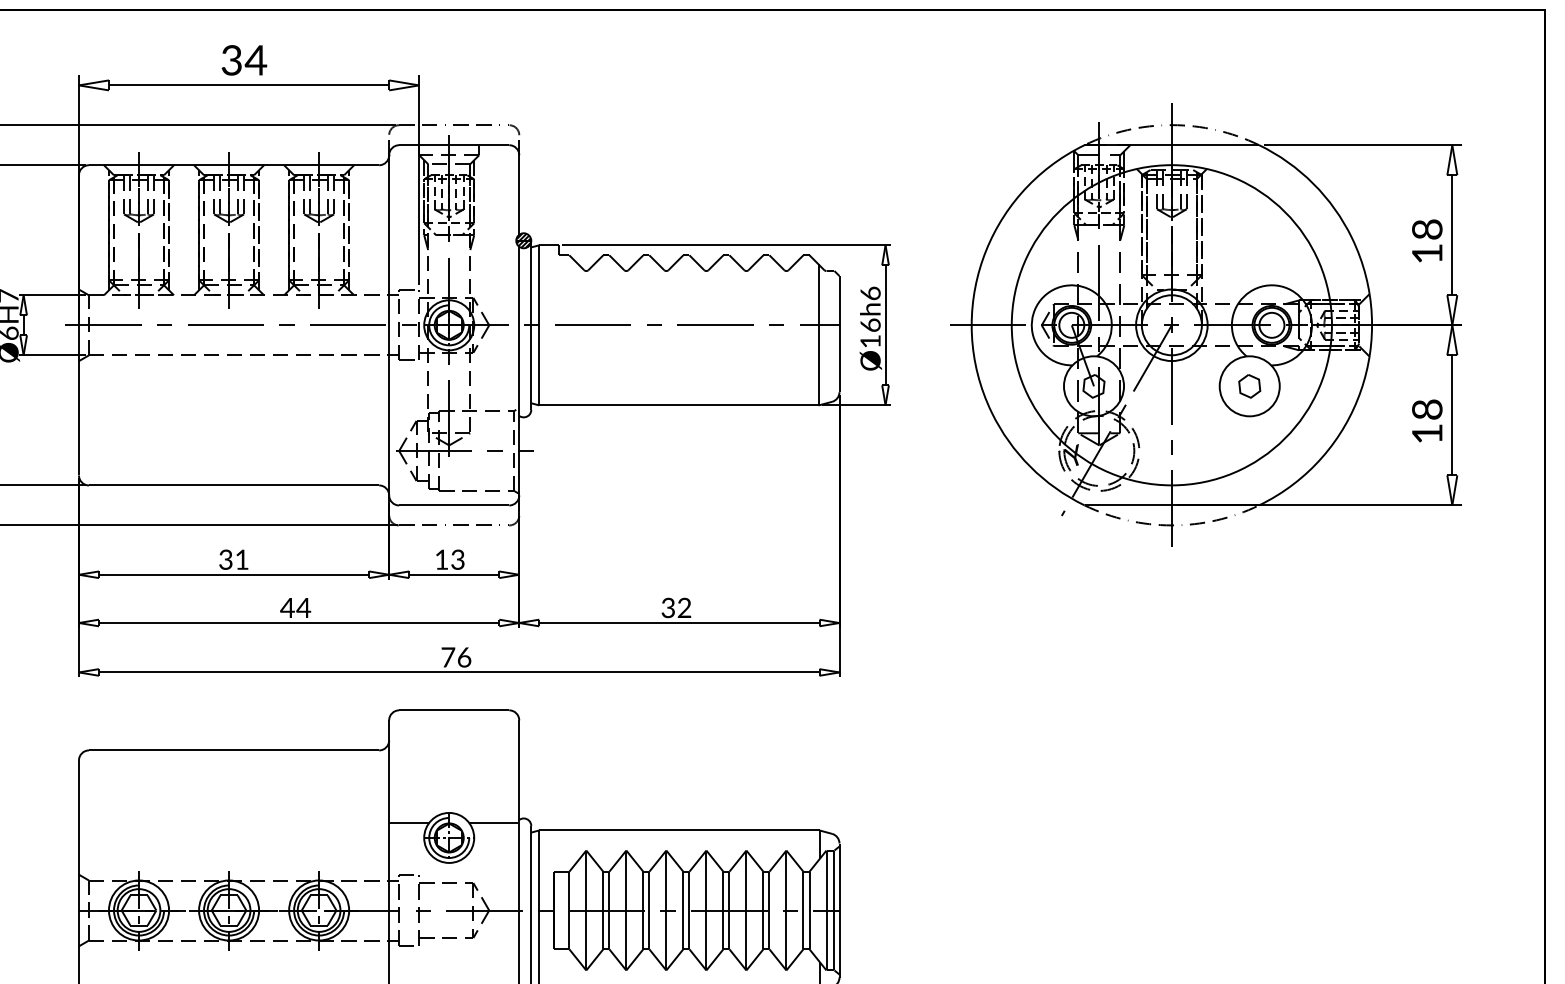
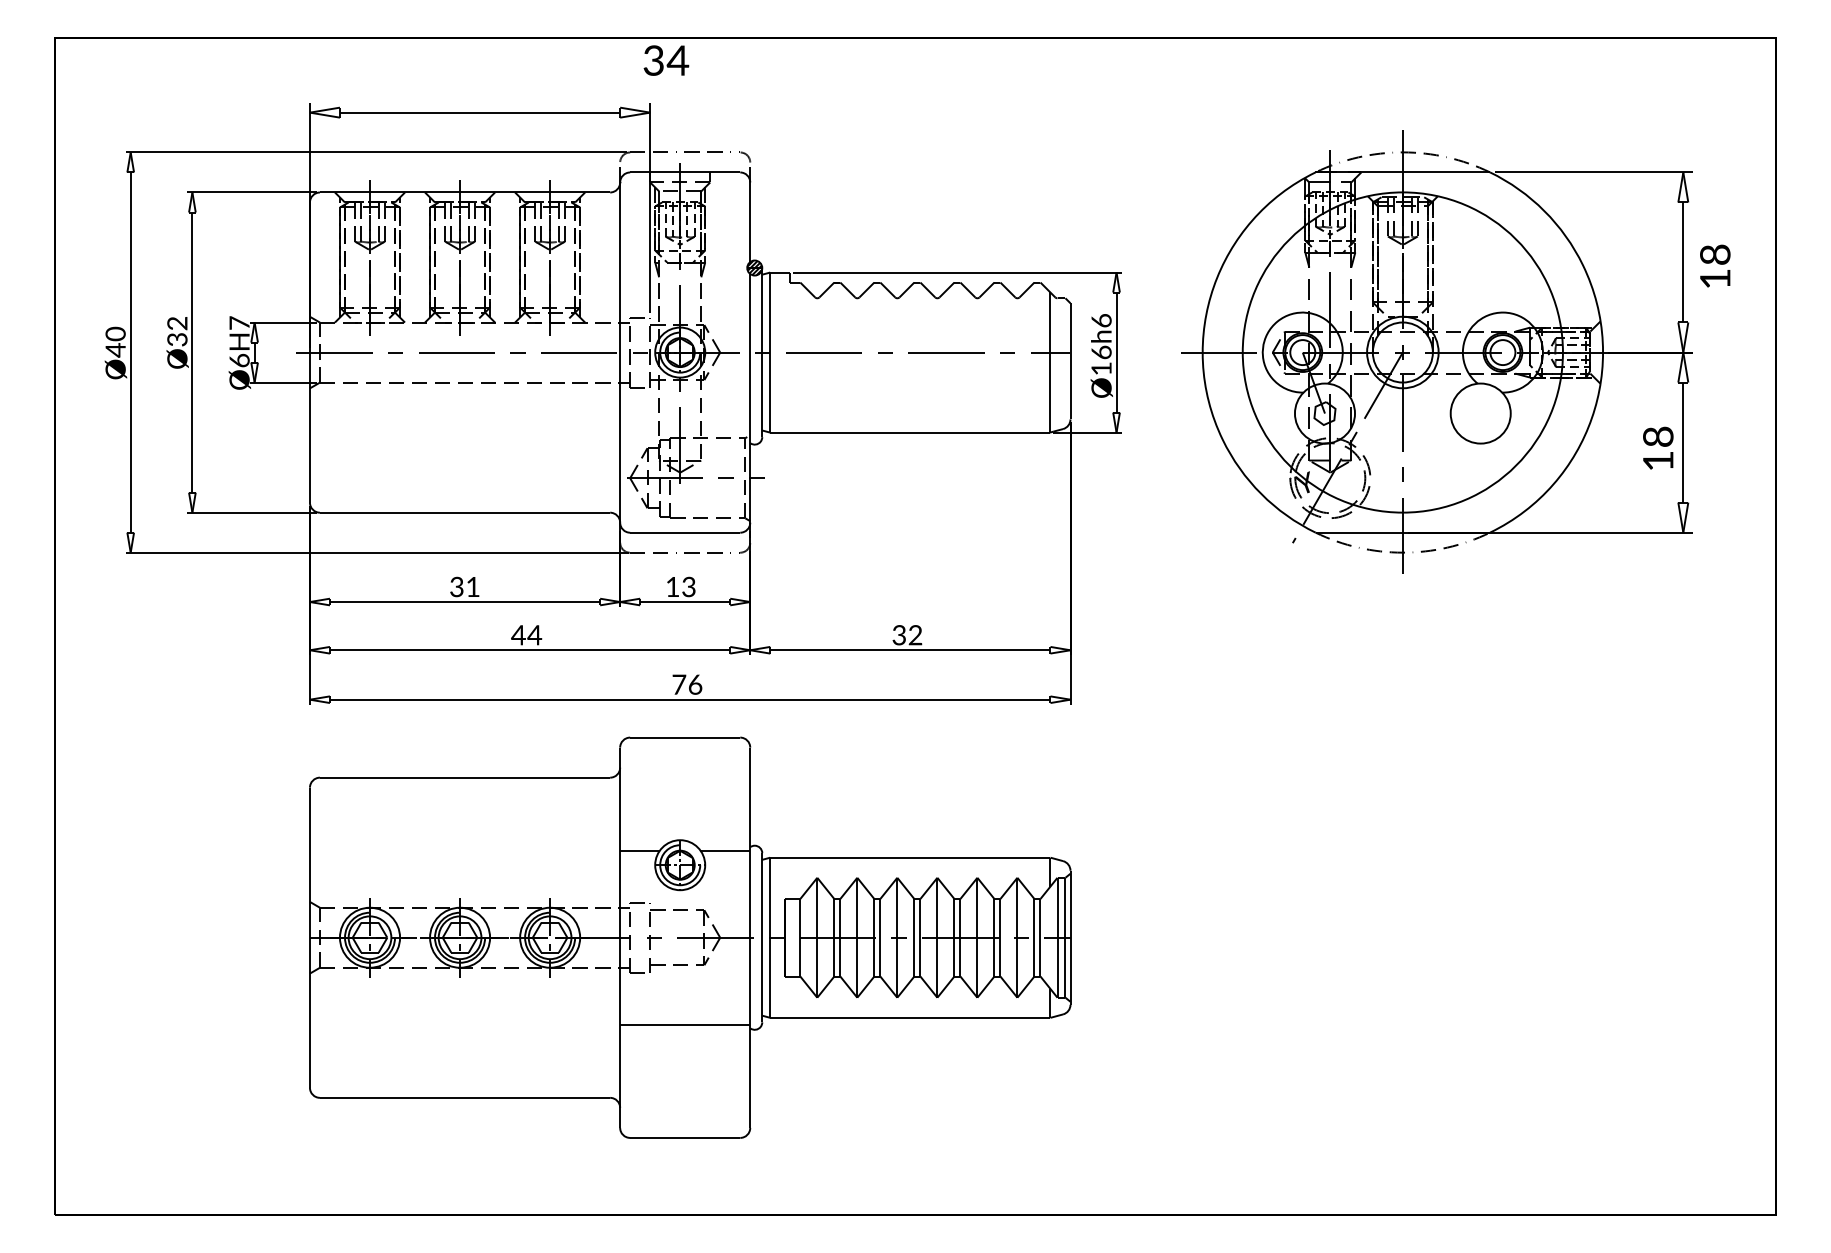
text: (244, 60) -> (666, 60), moved
text: (1427, 240) -> (1715, 265), moved
part: (1249, 386) -> (1480, 413), removed

